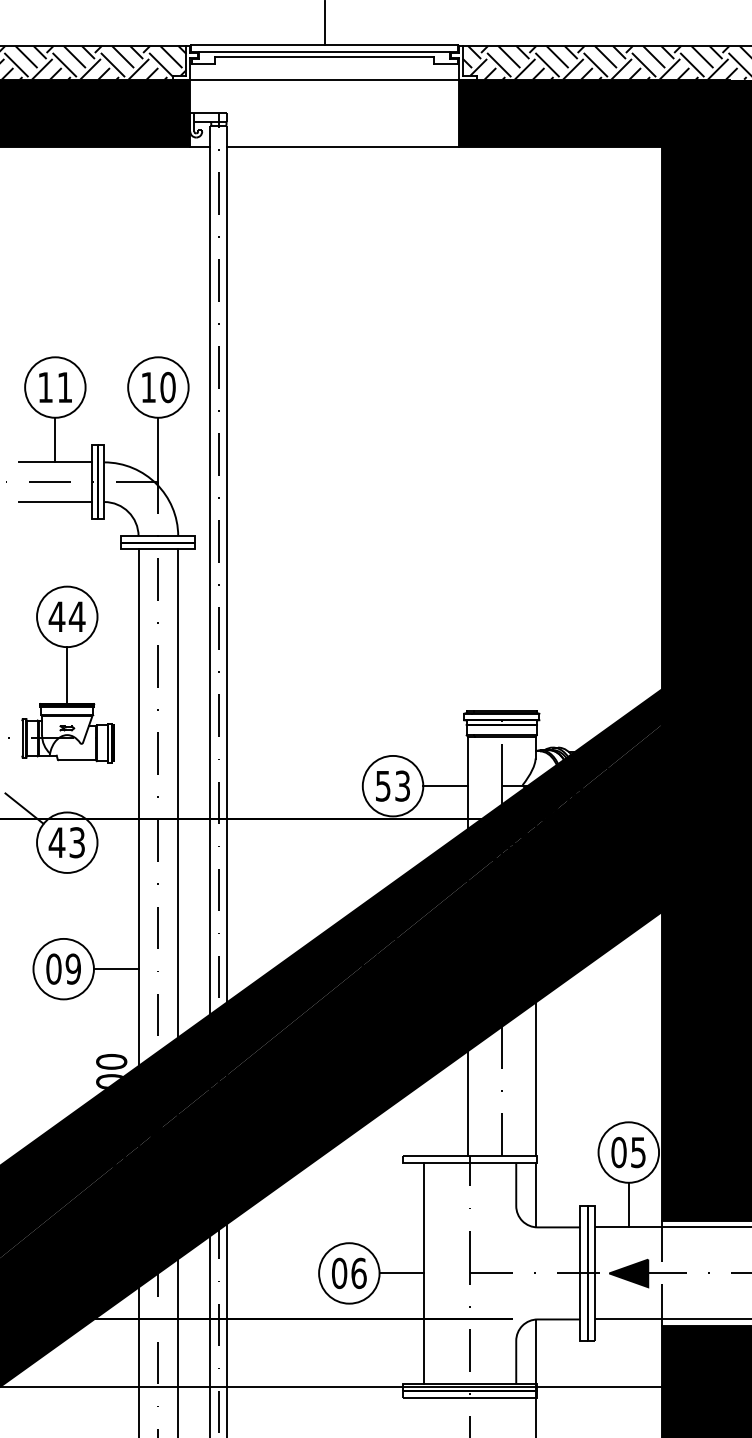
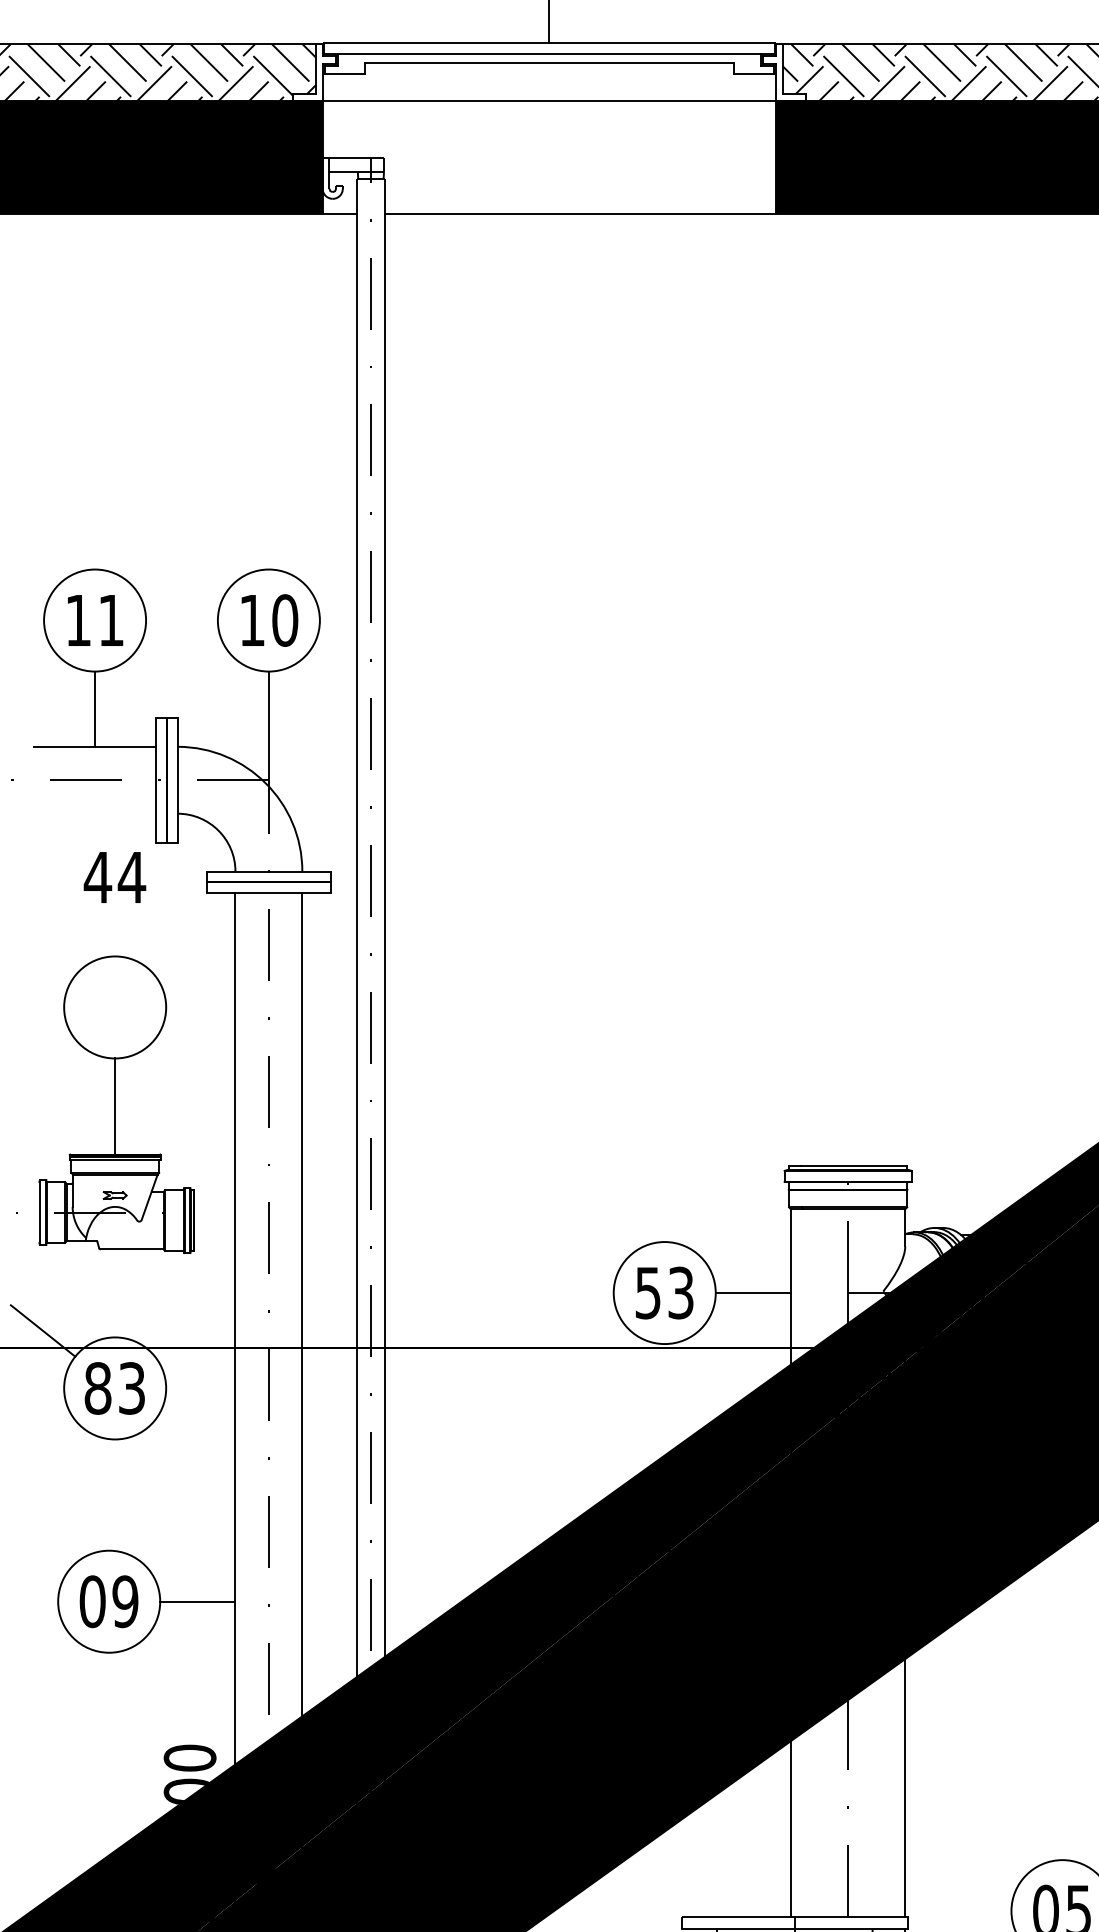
line: (55, 502) -> (95, 814), removed
text: (66, 616) -> (113, 876), moved
text: (56, 842) -> (96, 1388), 43 -> 83

